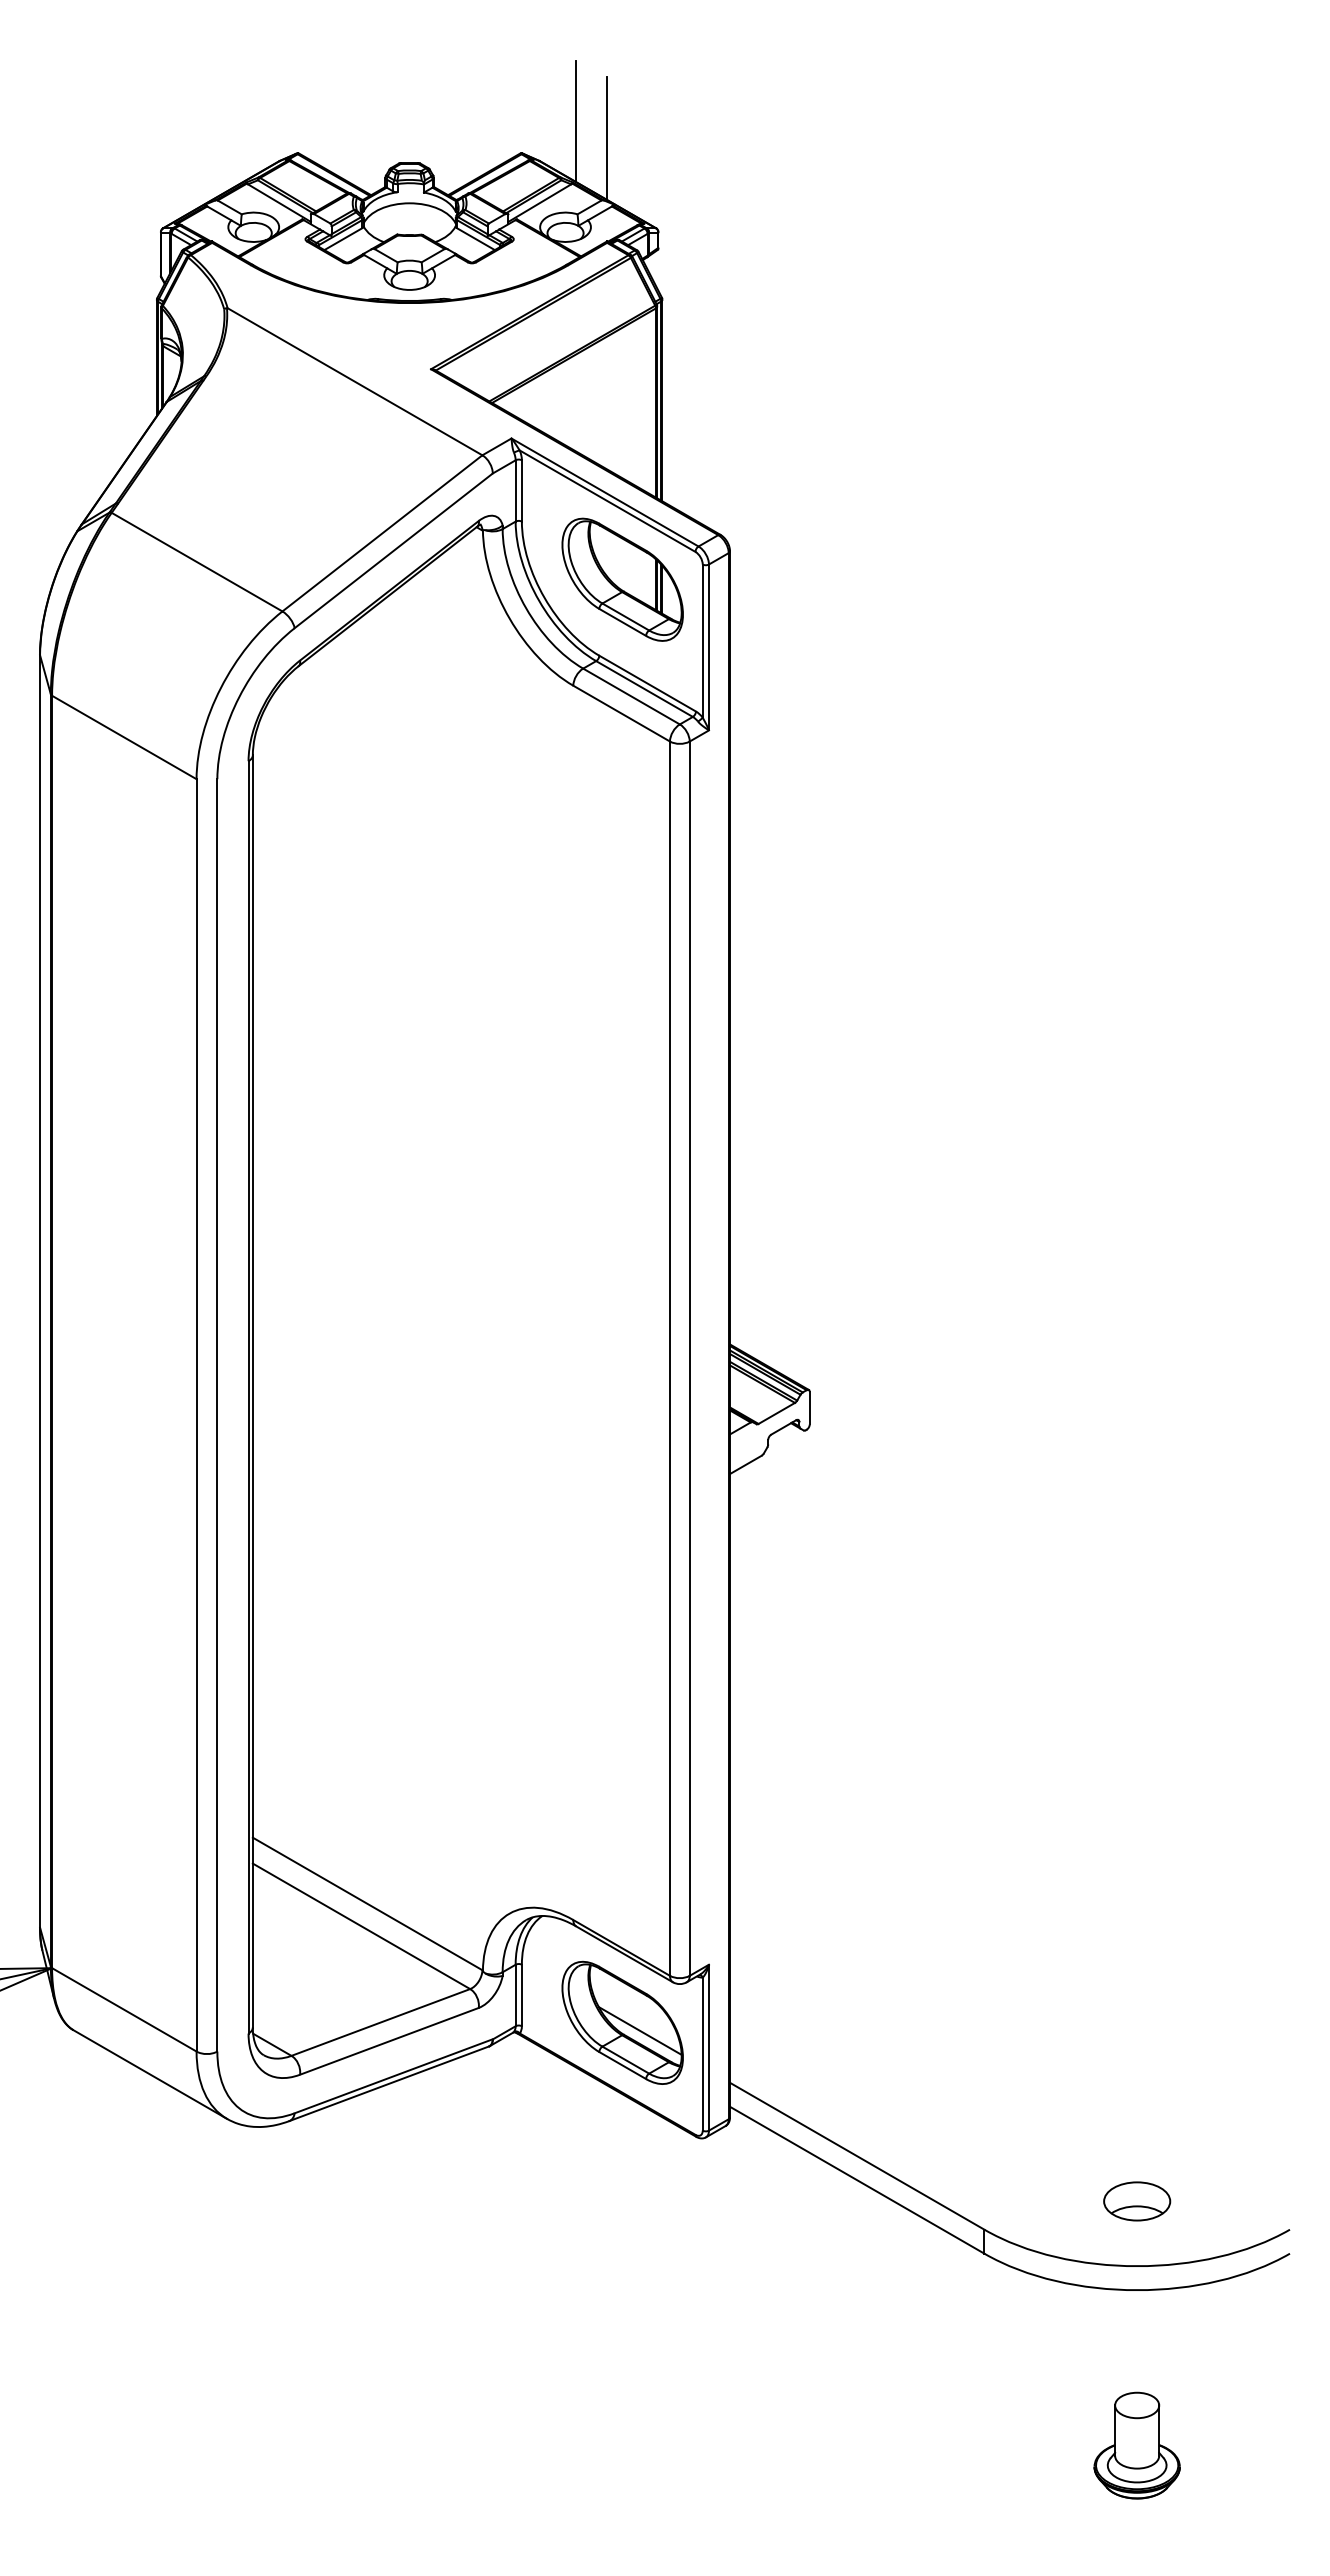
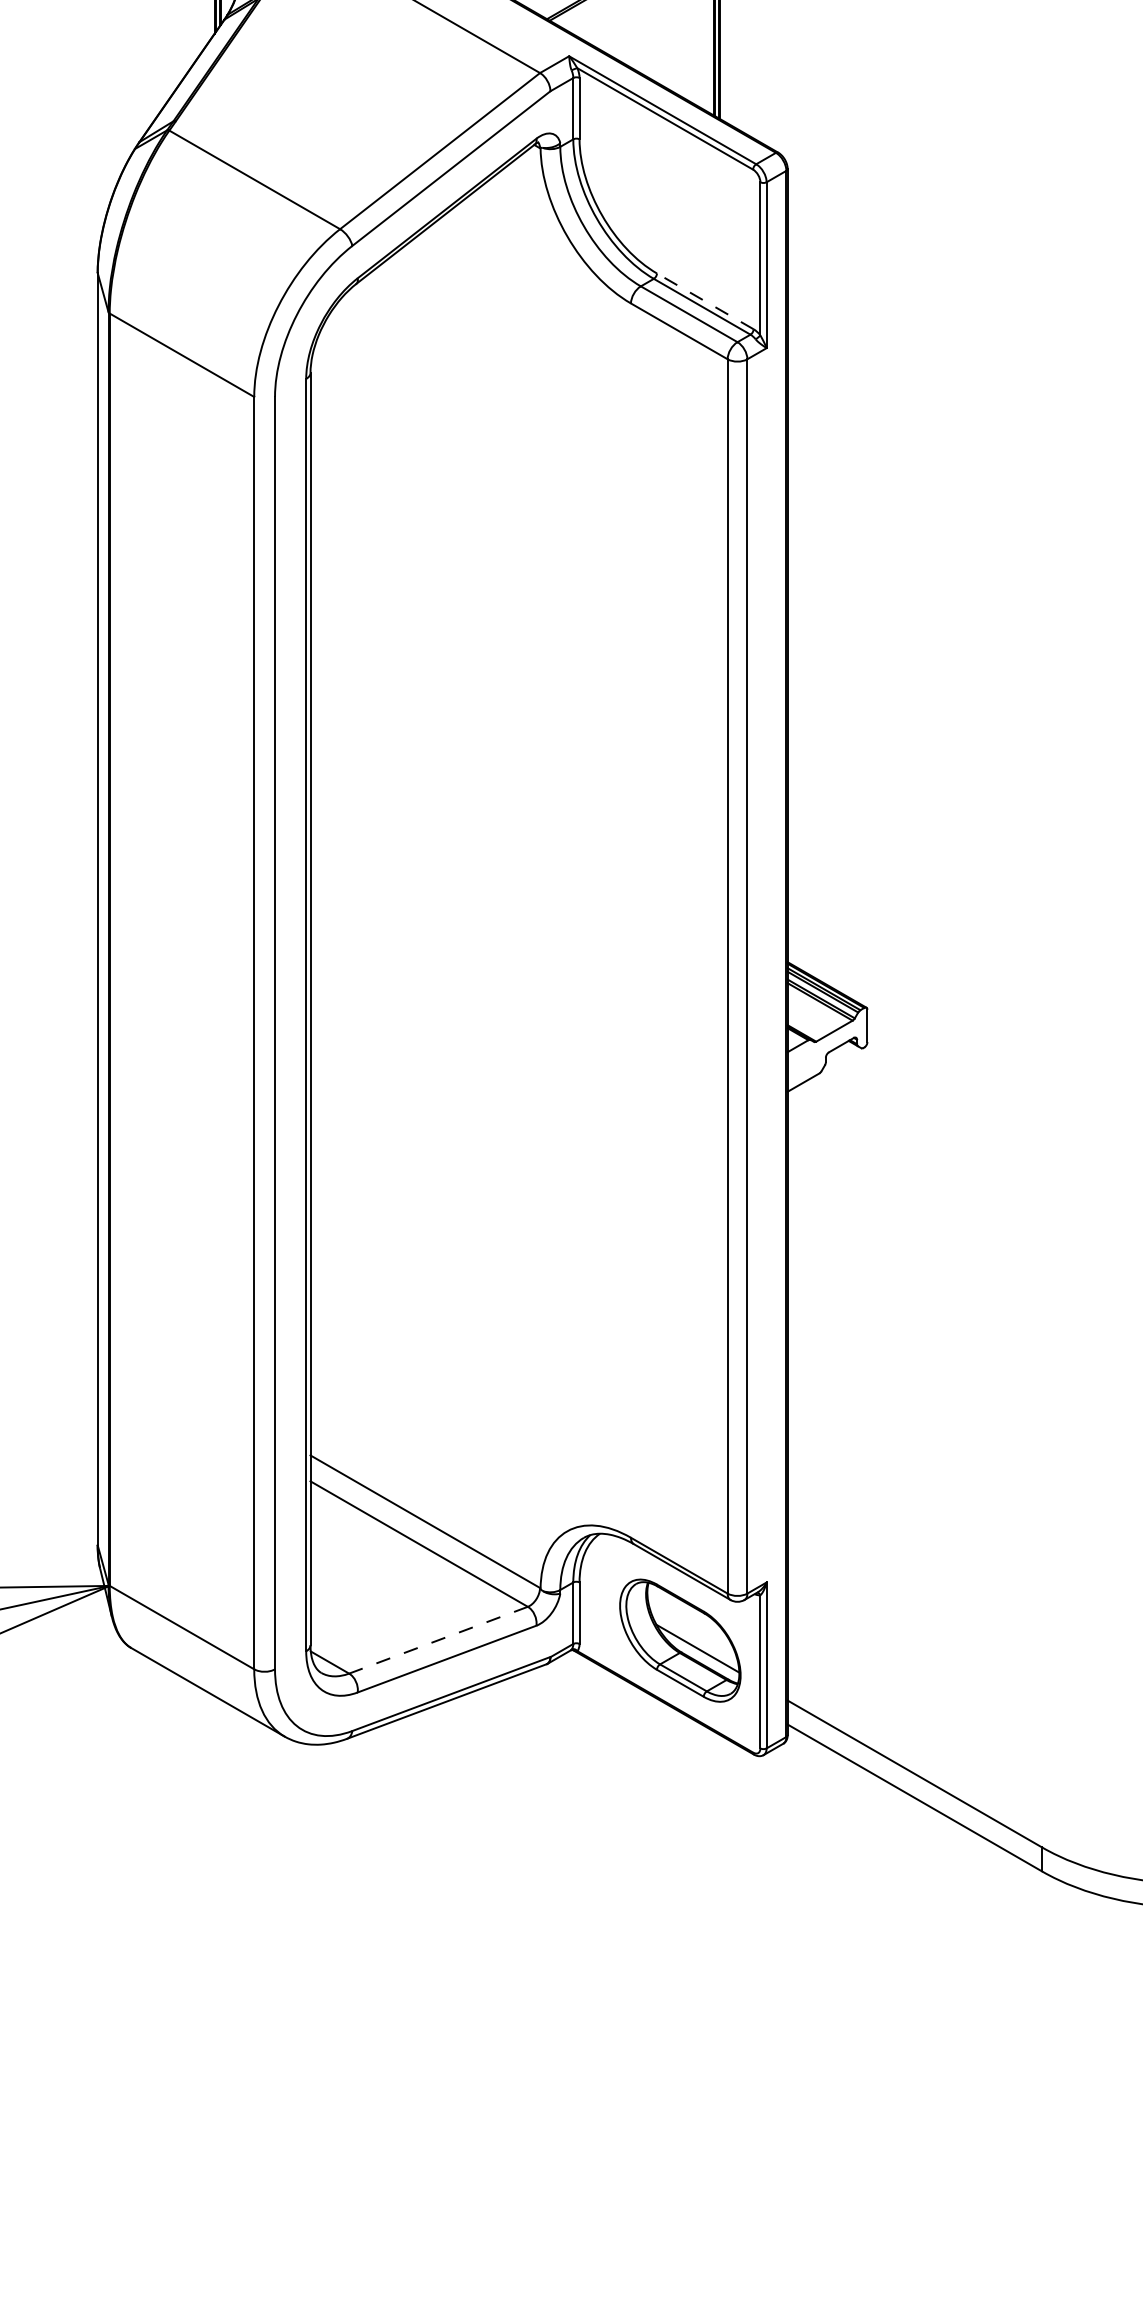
part: (622, 579) -> (680, 197), removed
line: (647, 683) -> (705, 301), solid -> dashed
line: (380, 2022) -> (438, 1640), solid -> dashed

